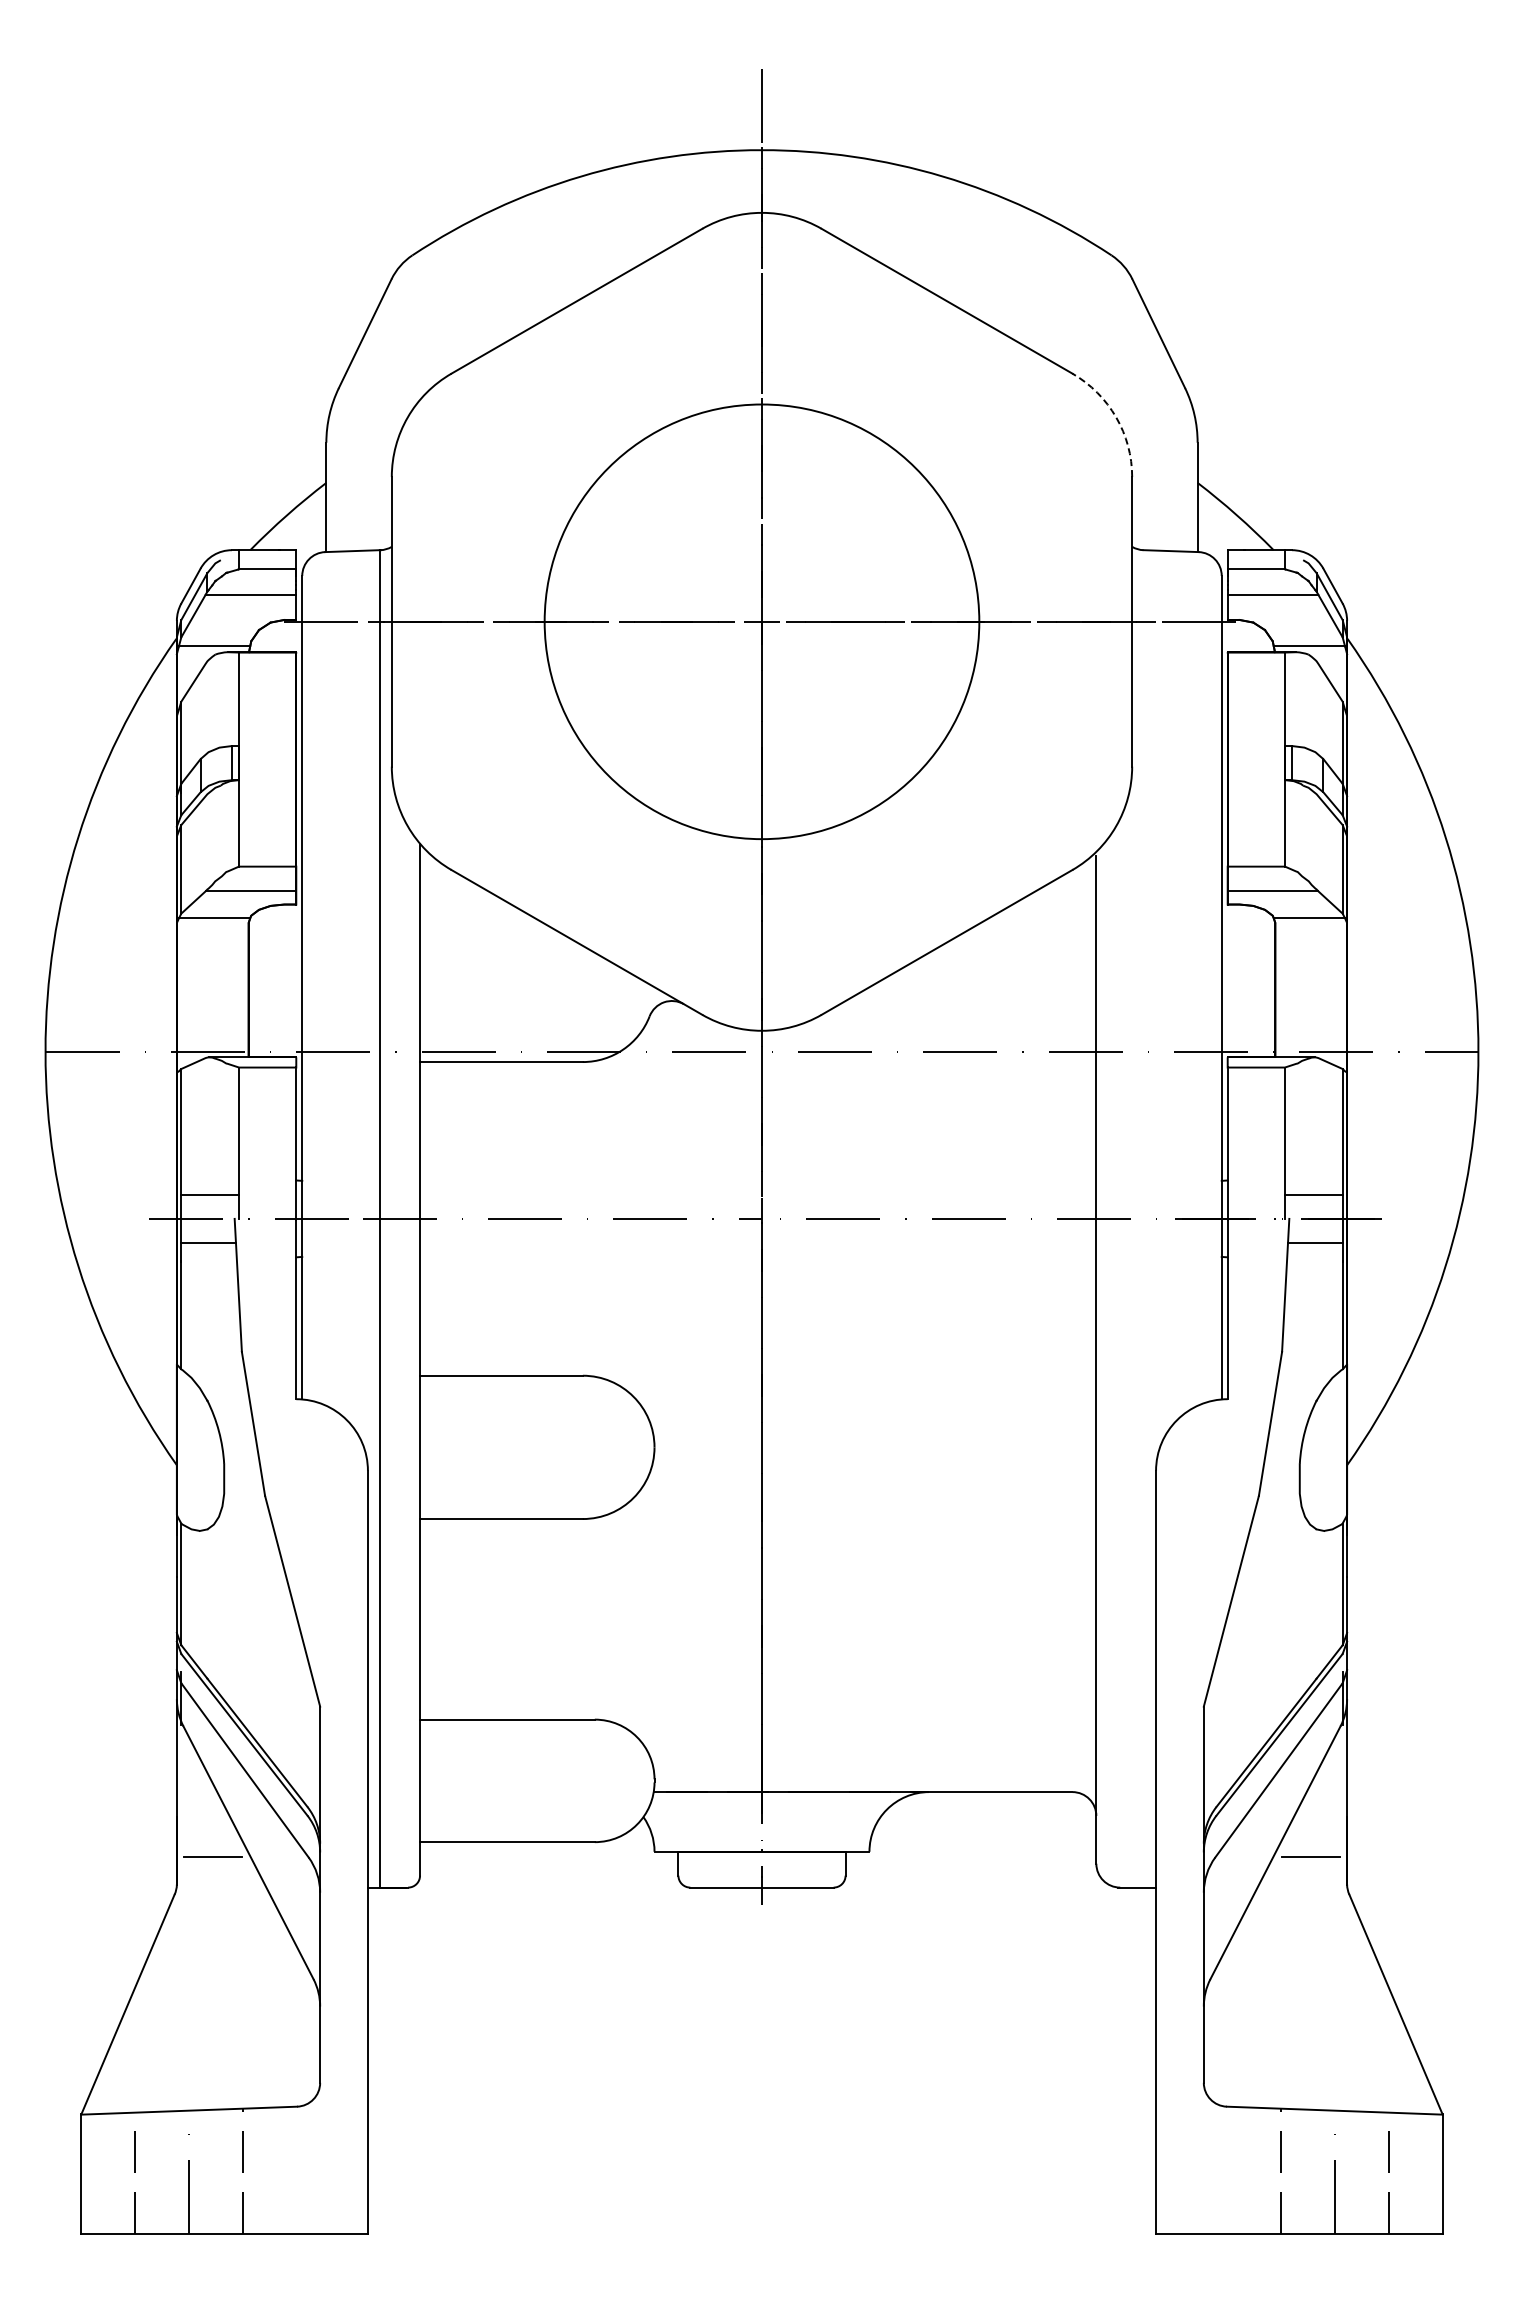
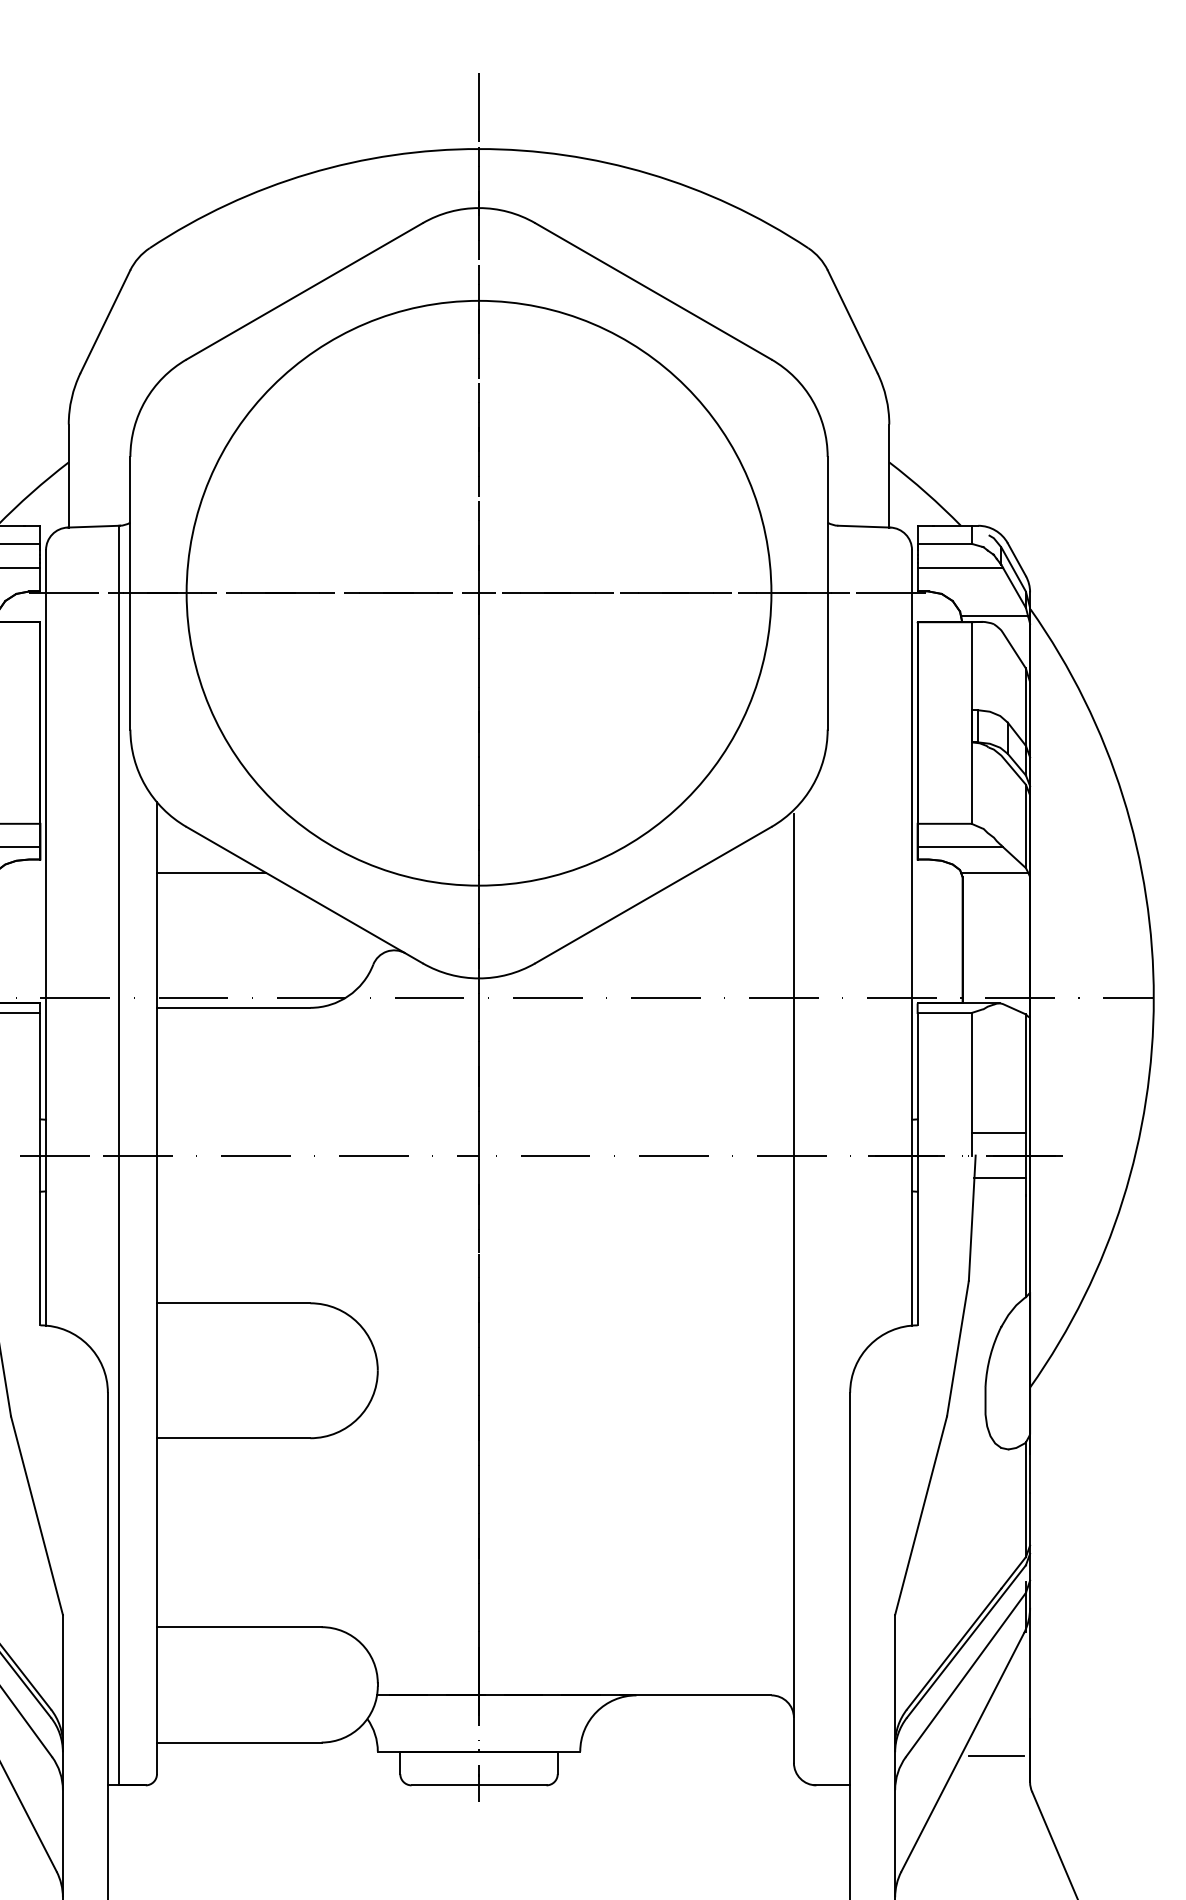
arc: (1116, 417) -> (812, 400), dashed -> solid
circle: (761, 621) -> (478, 592), size x1.43
line: (477, 918) -> (211, 872), added

